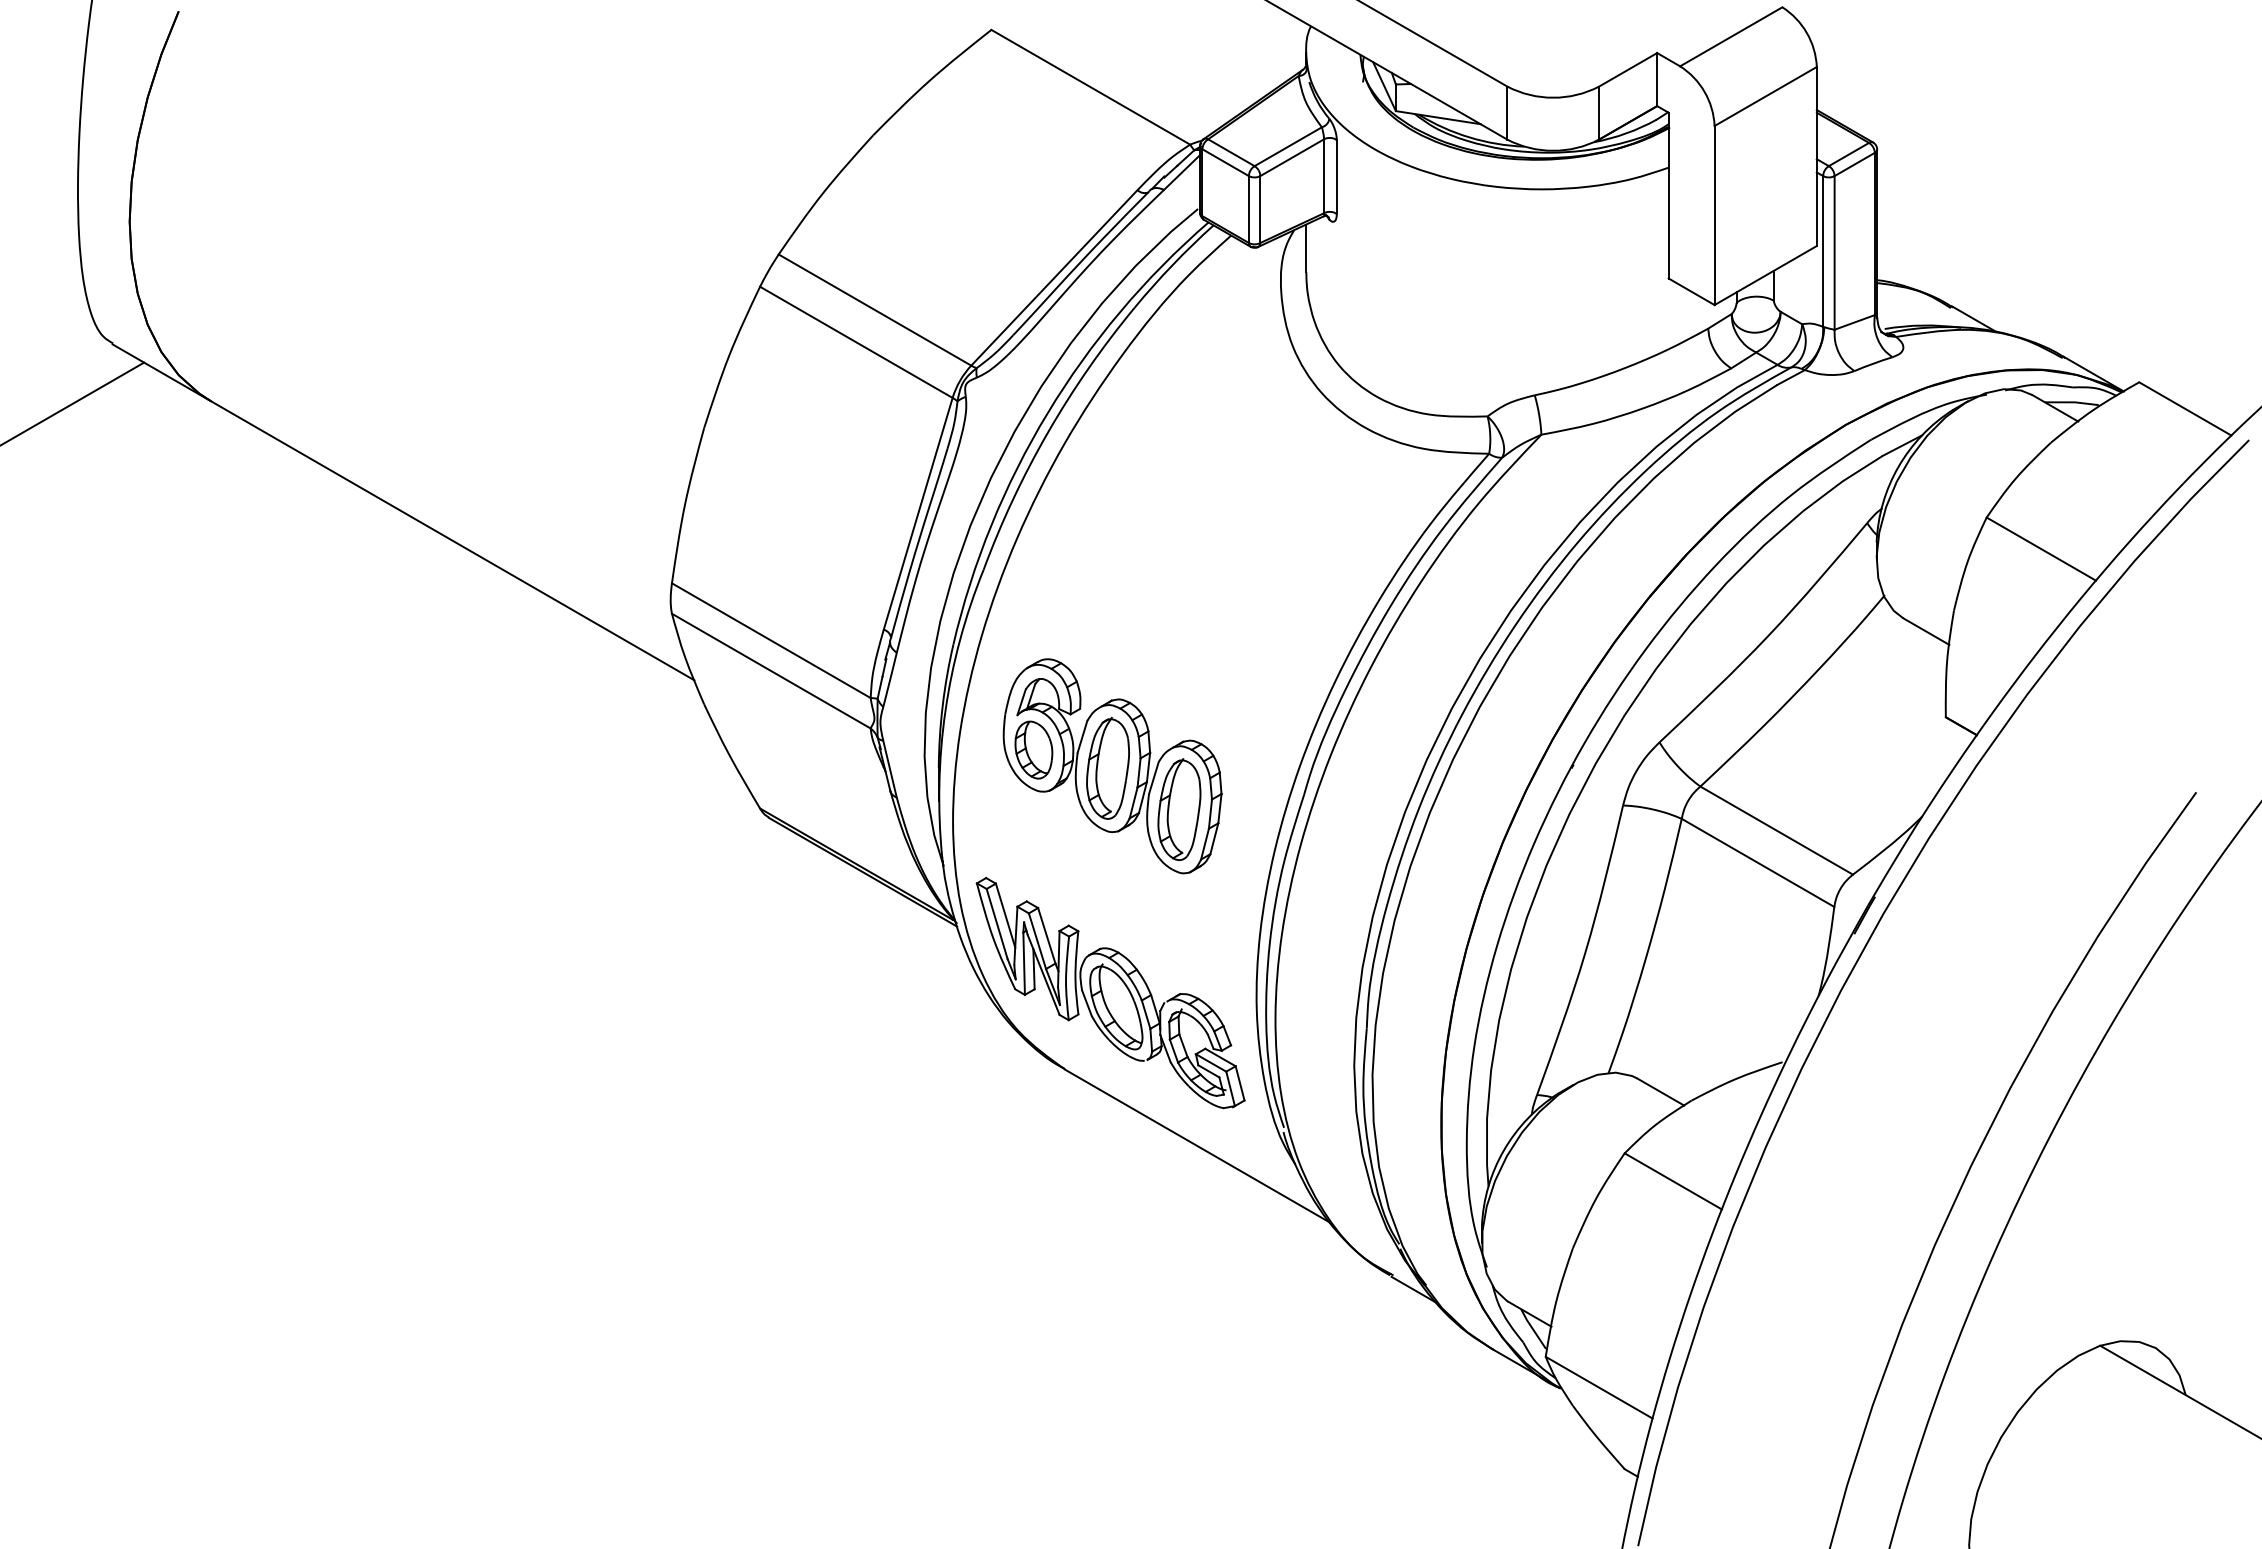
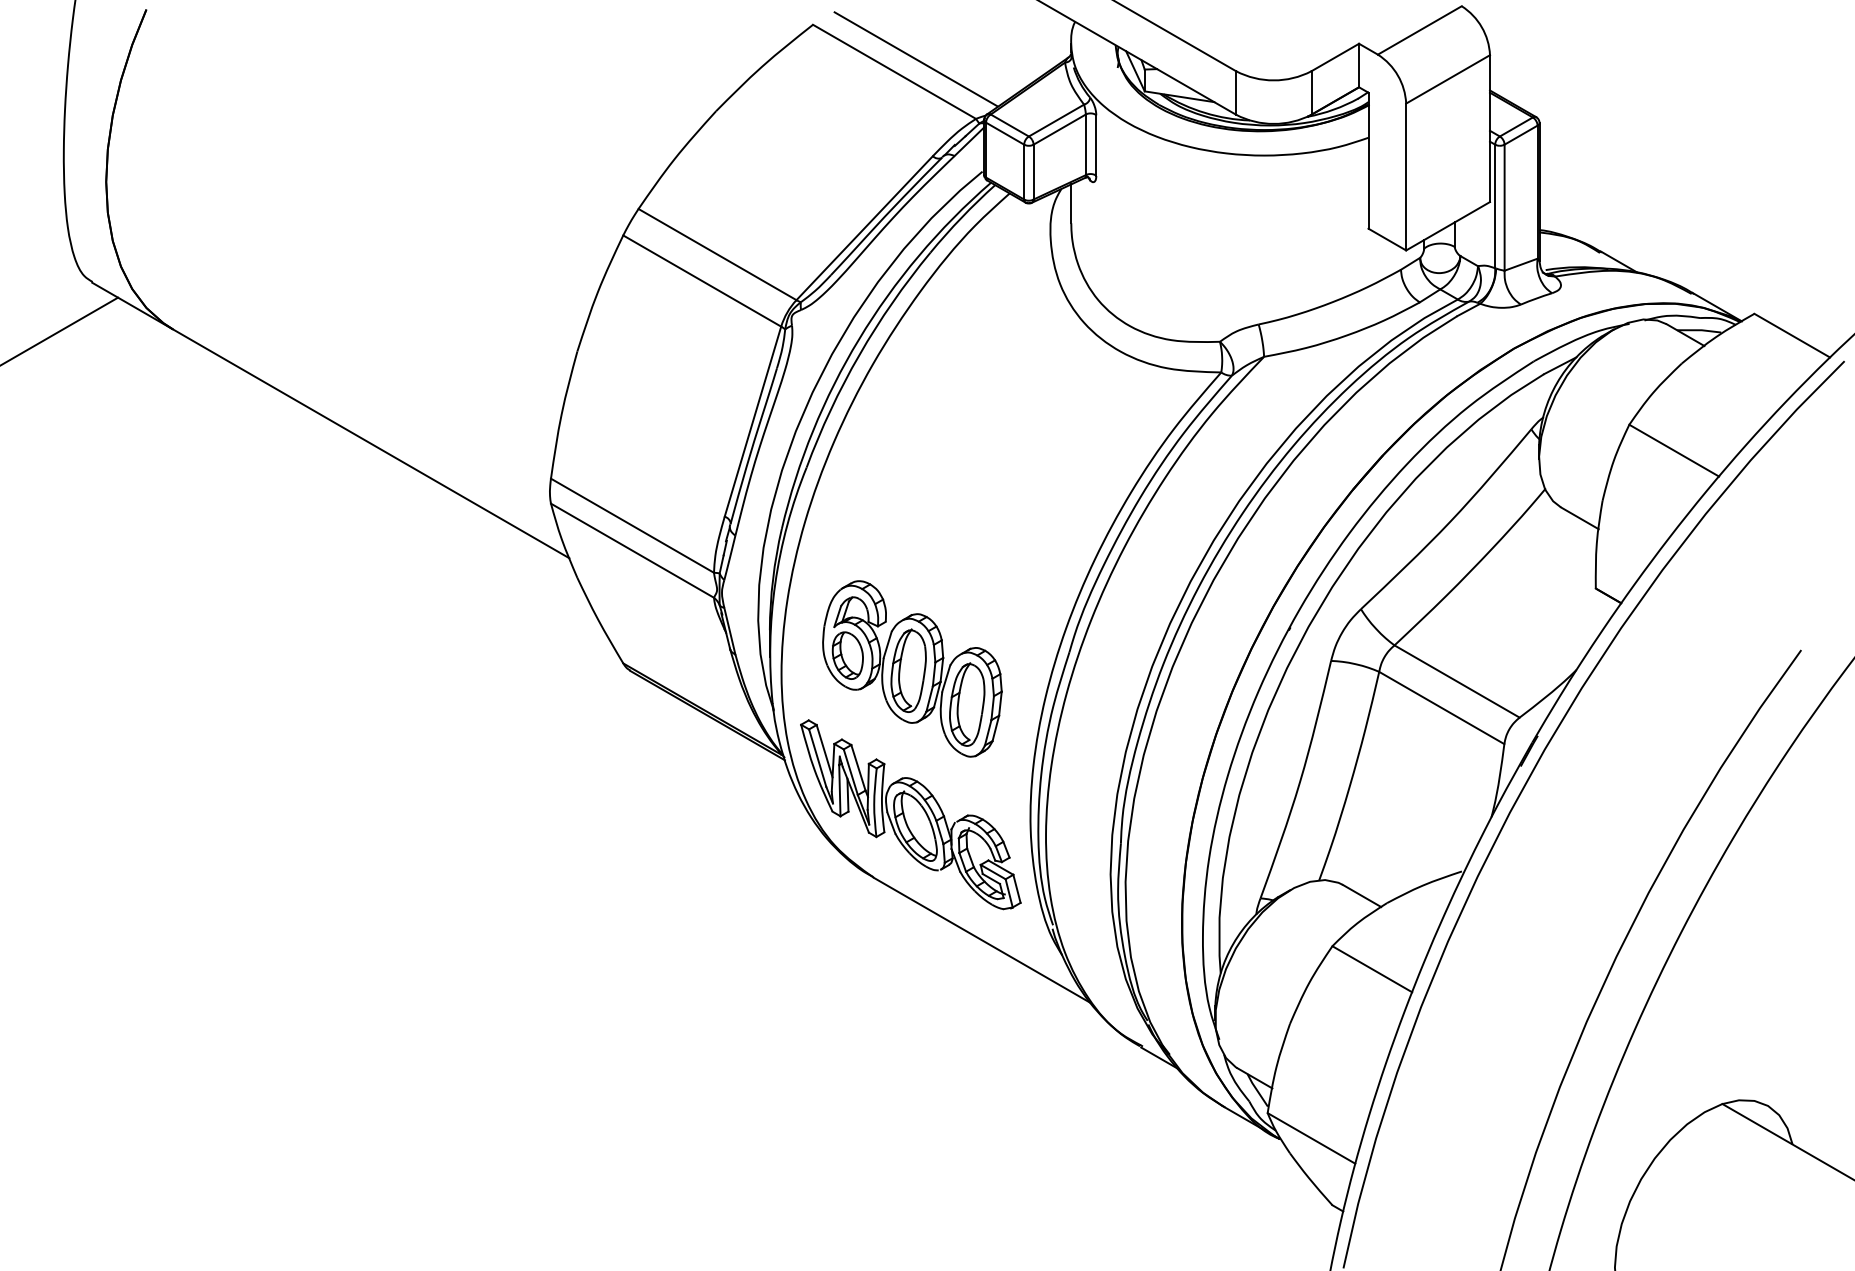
line: (1116, 71) -> (915, 58), added
part: (1112, 766) -> (912, 669), moved

